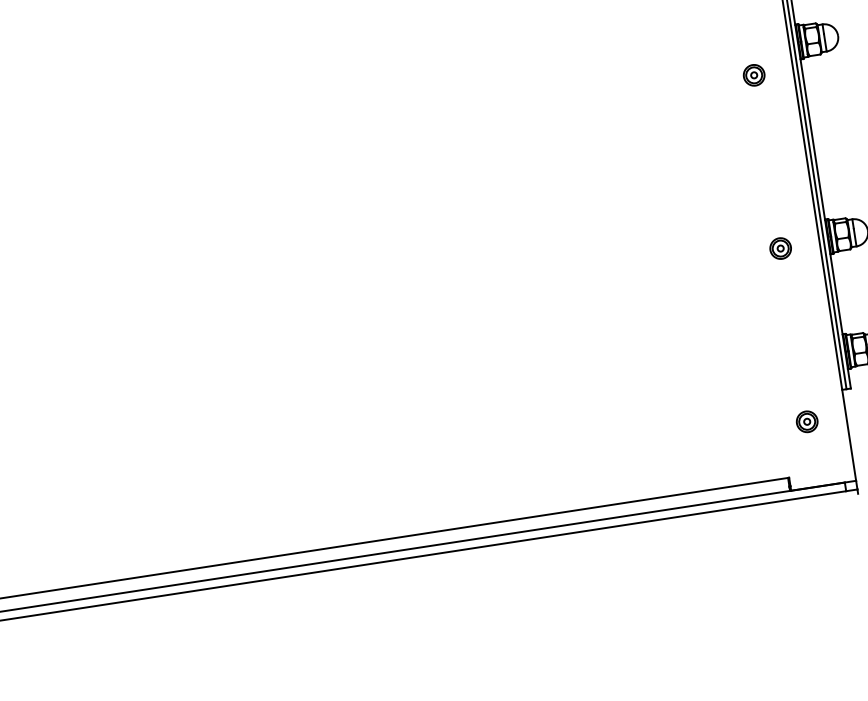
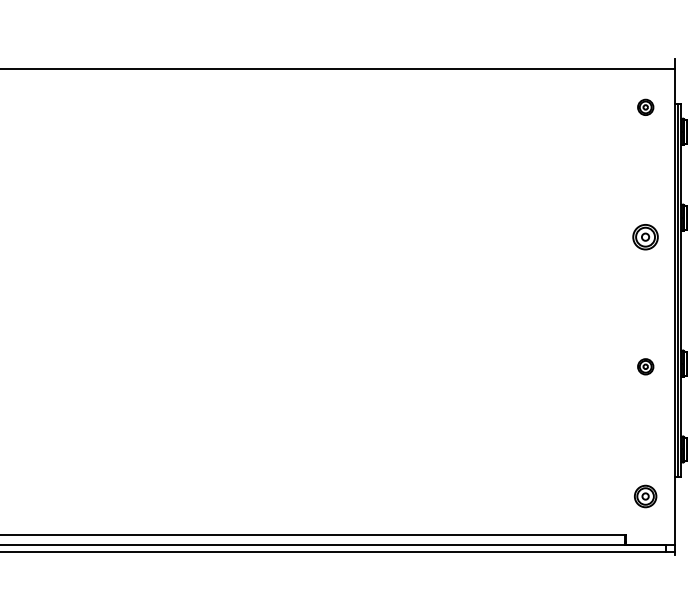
part: (753, 74) -> (645, 236), size x1.6
part: (806, 421) -> (645, 496), size x1.4

